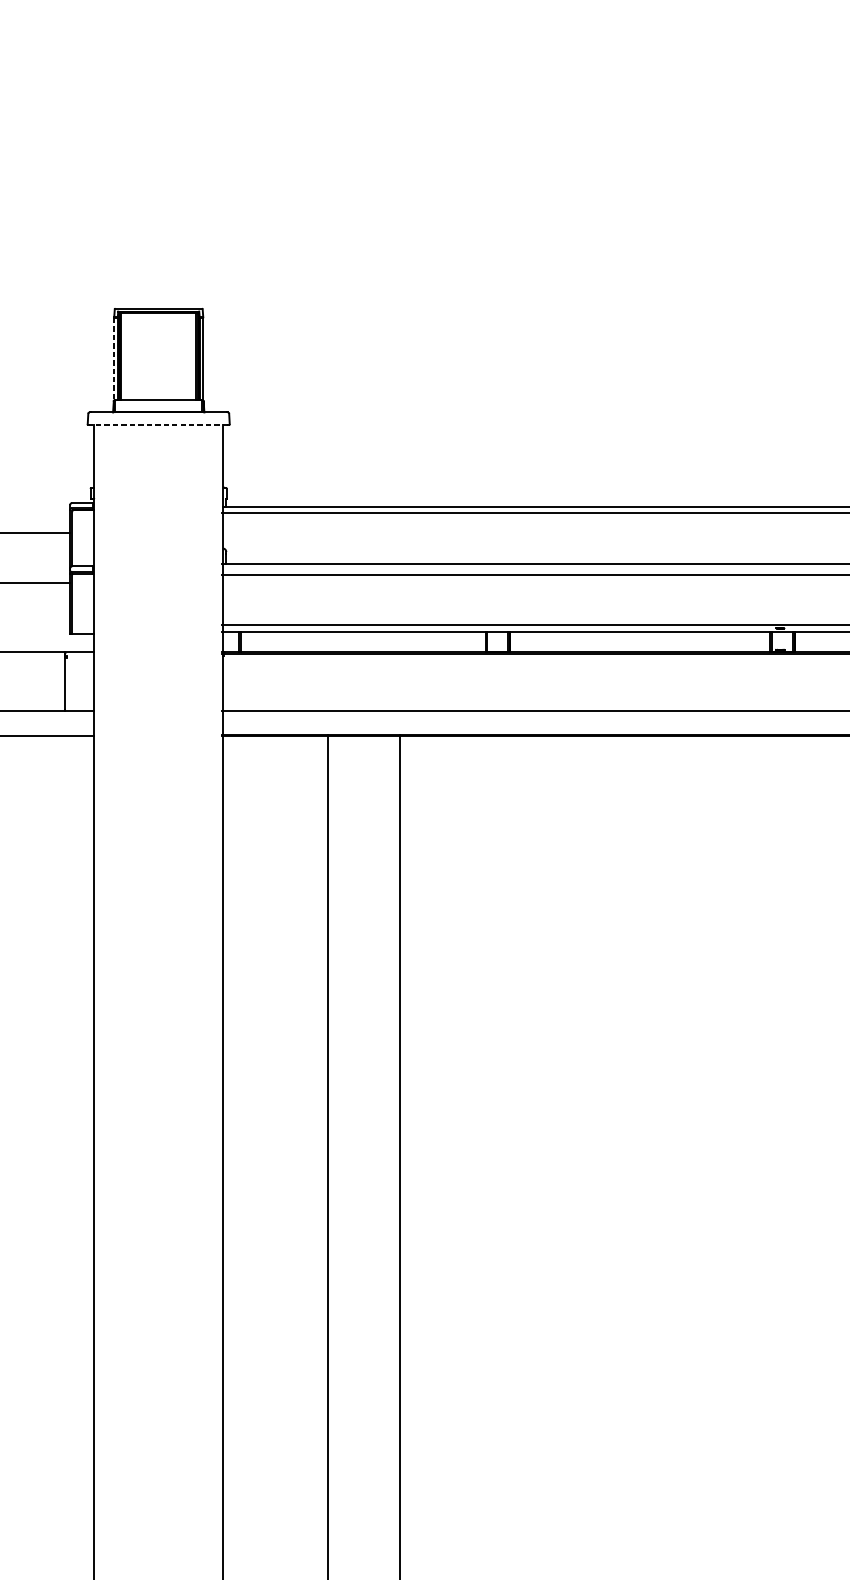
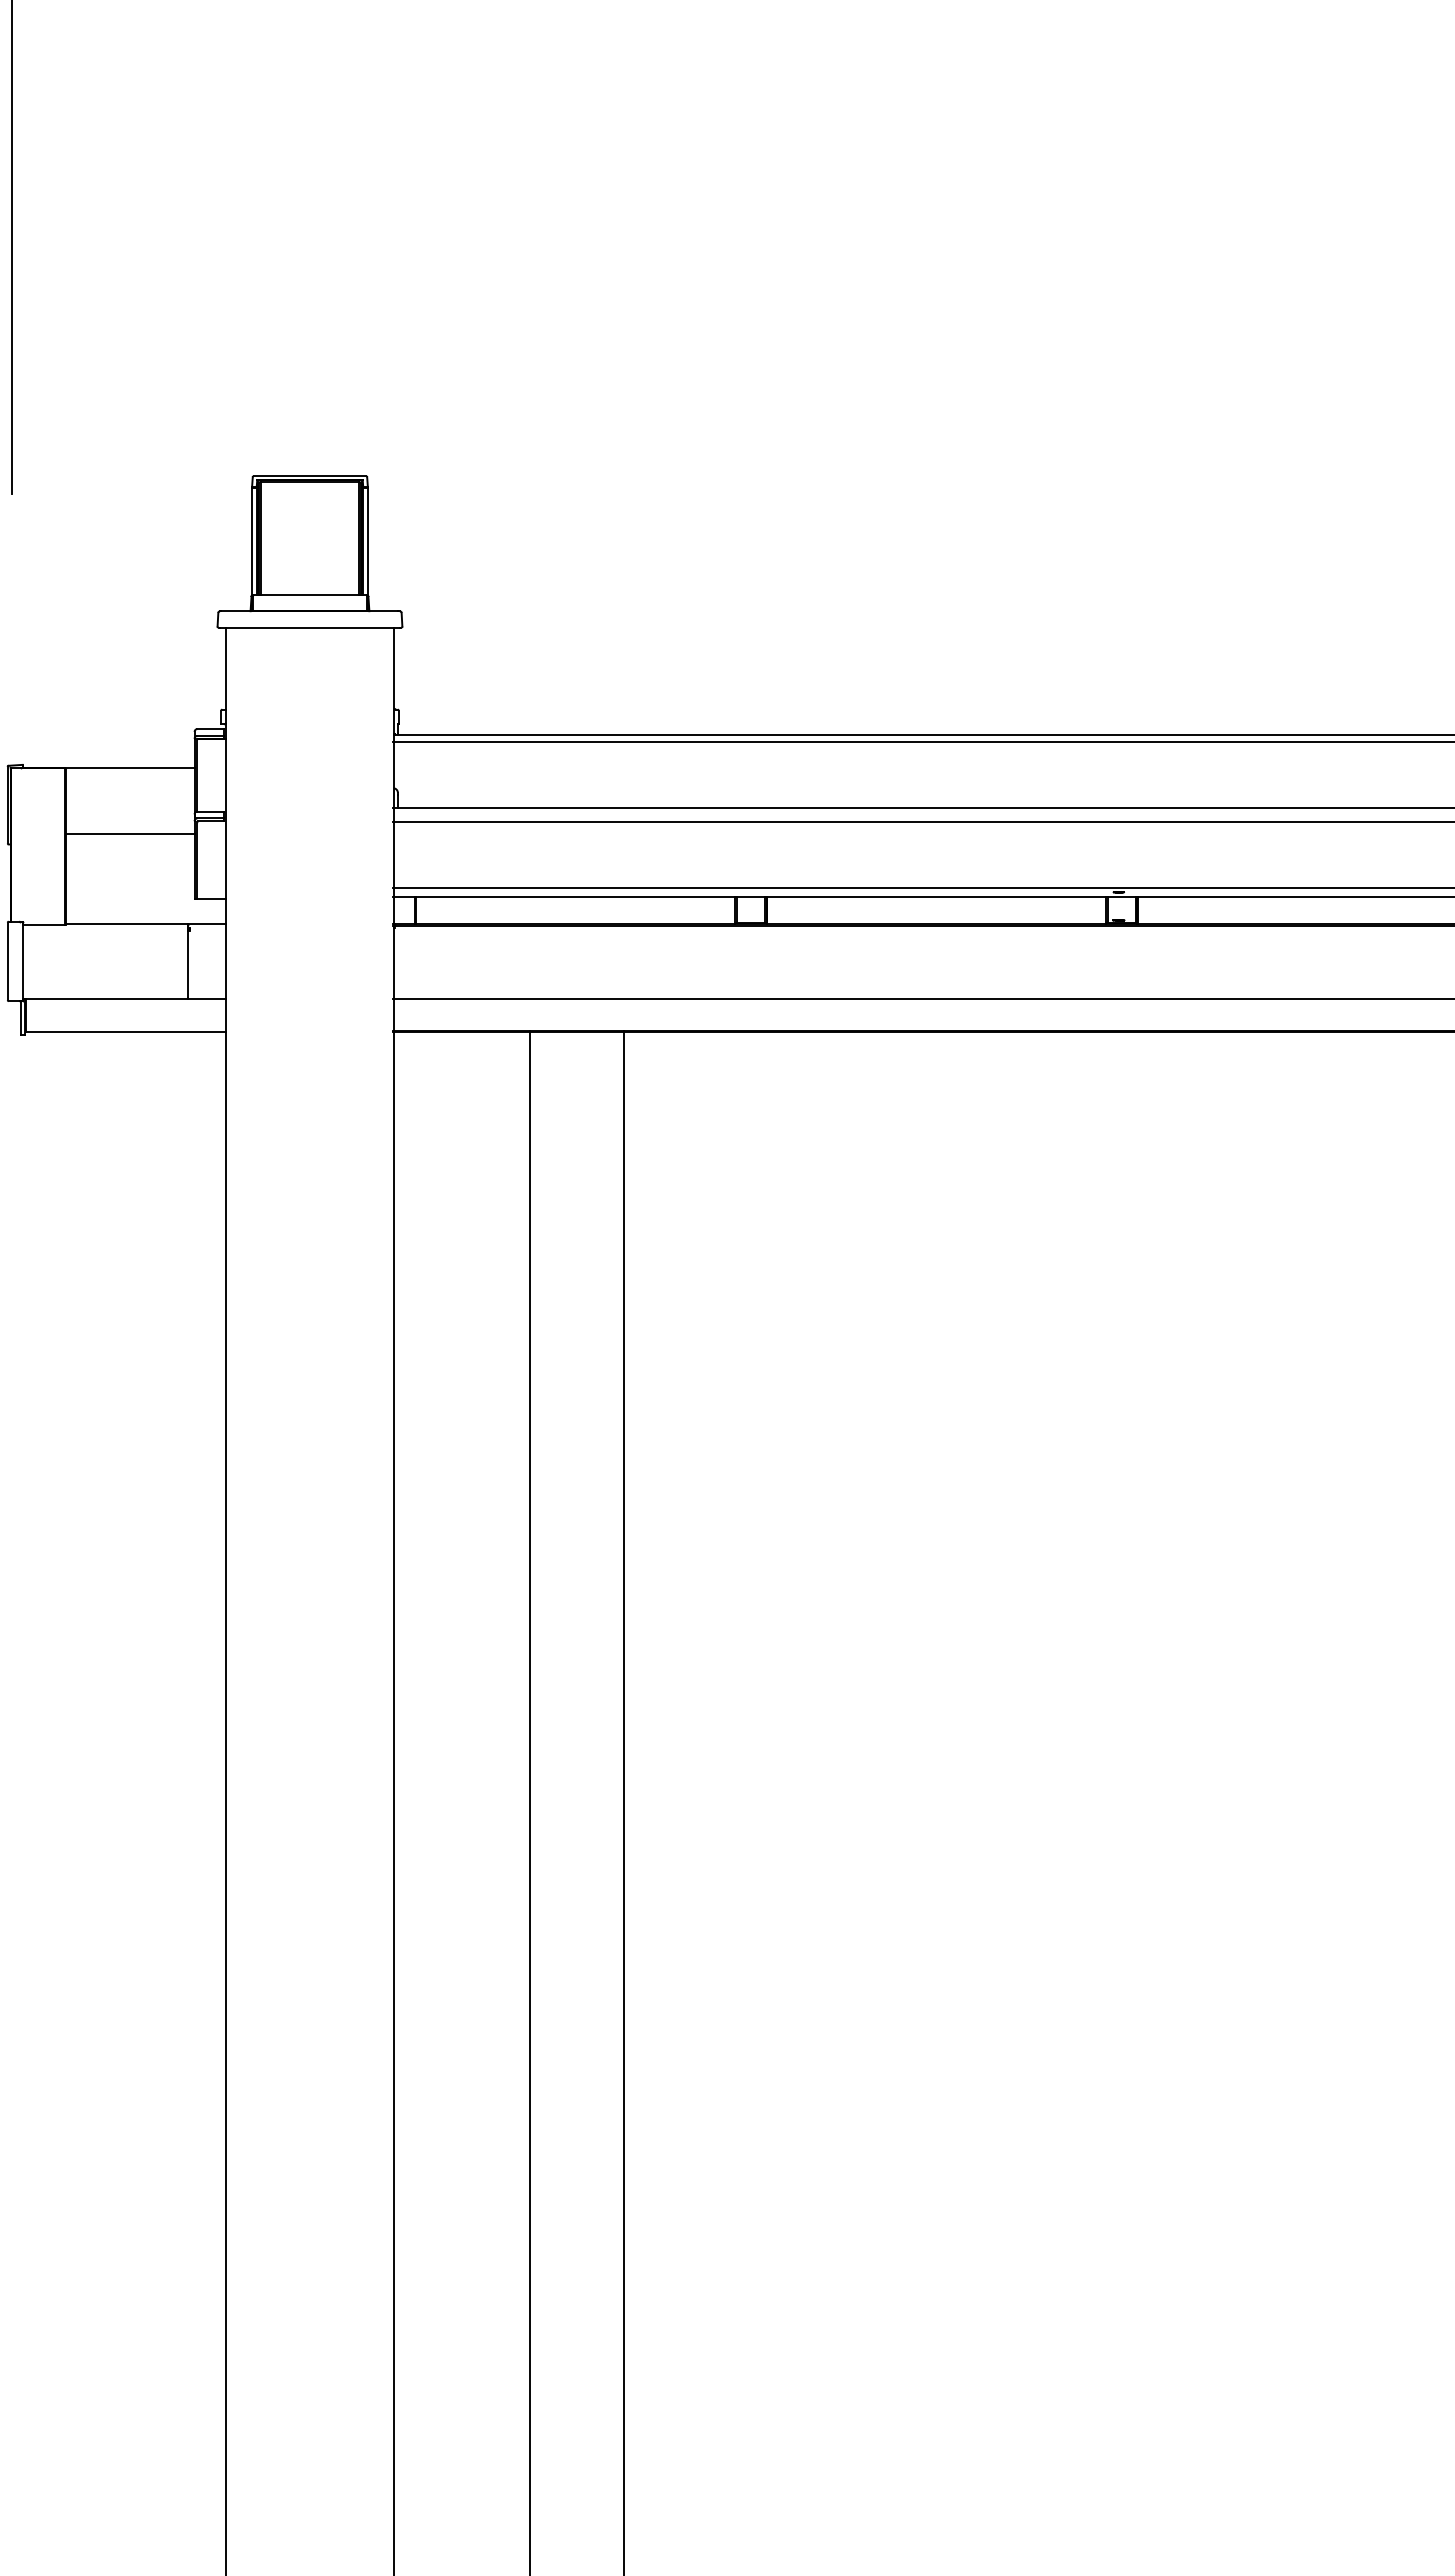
line: (114, 359) -> (252, 542), dashed -> solid
line: (158, 424) -> (309, 627), dashed -> solid

